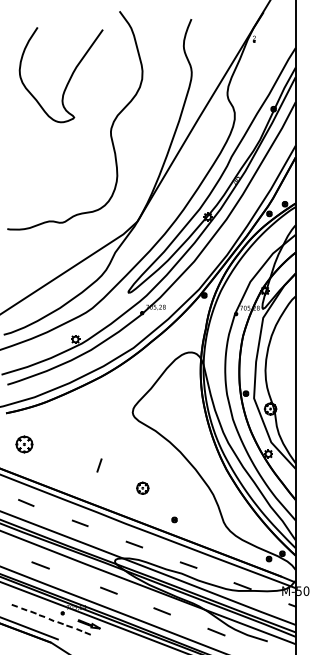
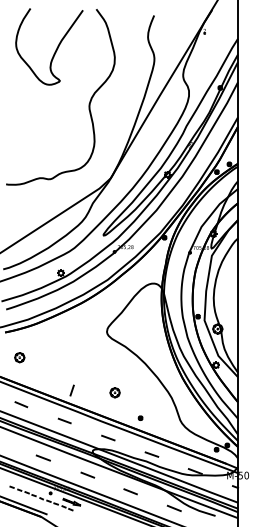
curve: (69, 77) -> (56, 48), moved
part: (23, 444) -> (19, 357), size x0.71
line: (99, 465) -> (72, 390), moved
line: (40, 565) -> (43, 458), moved

